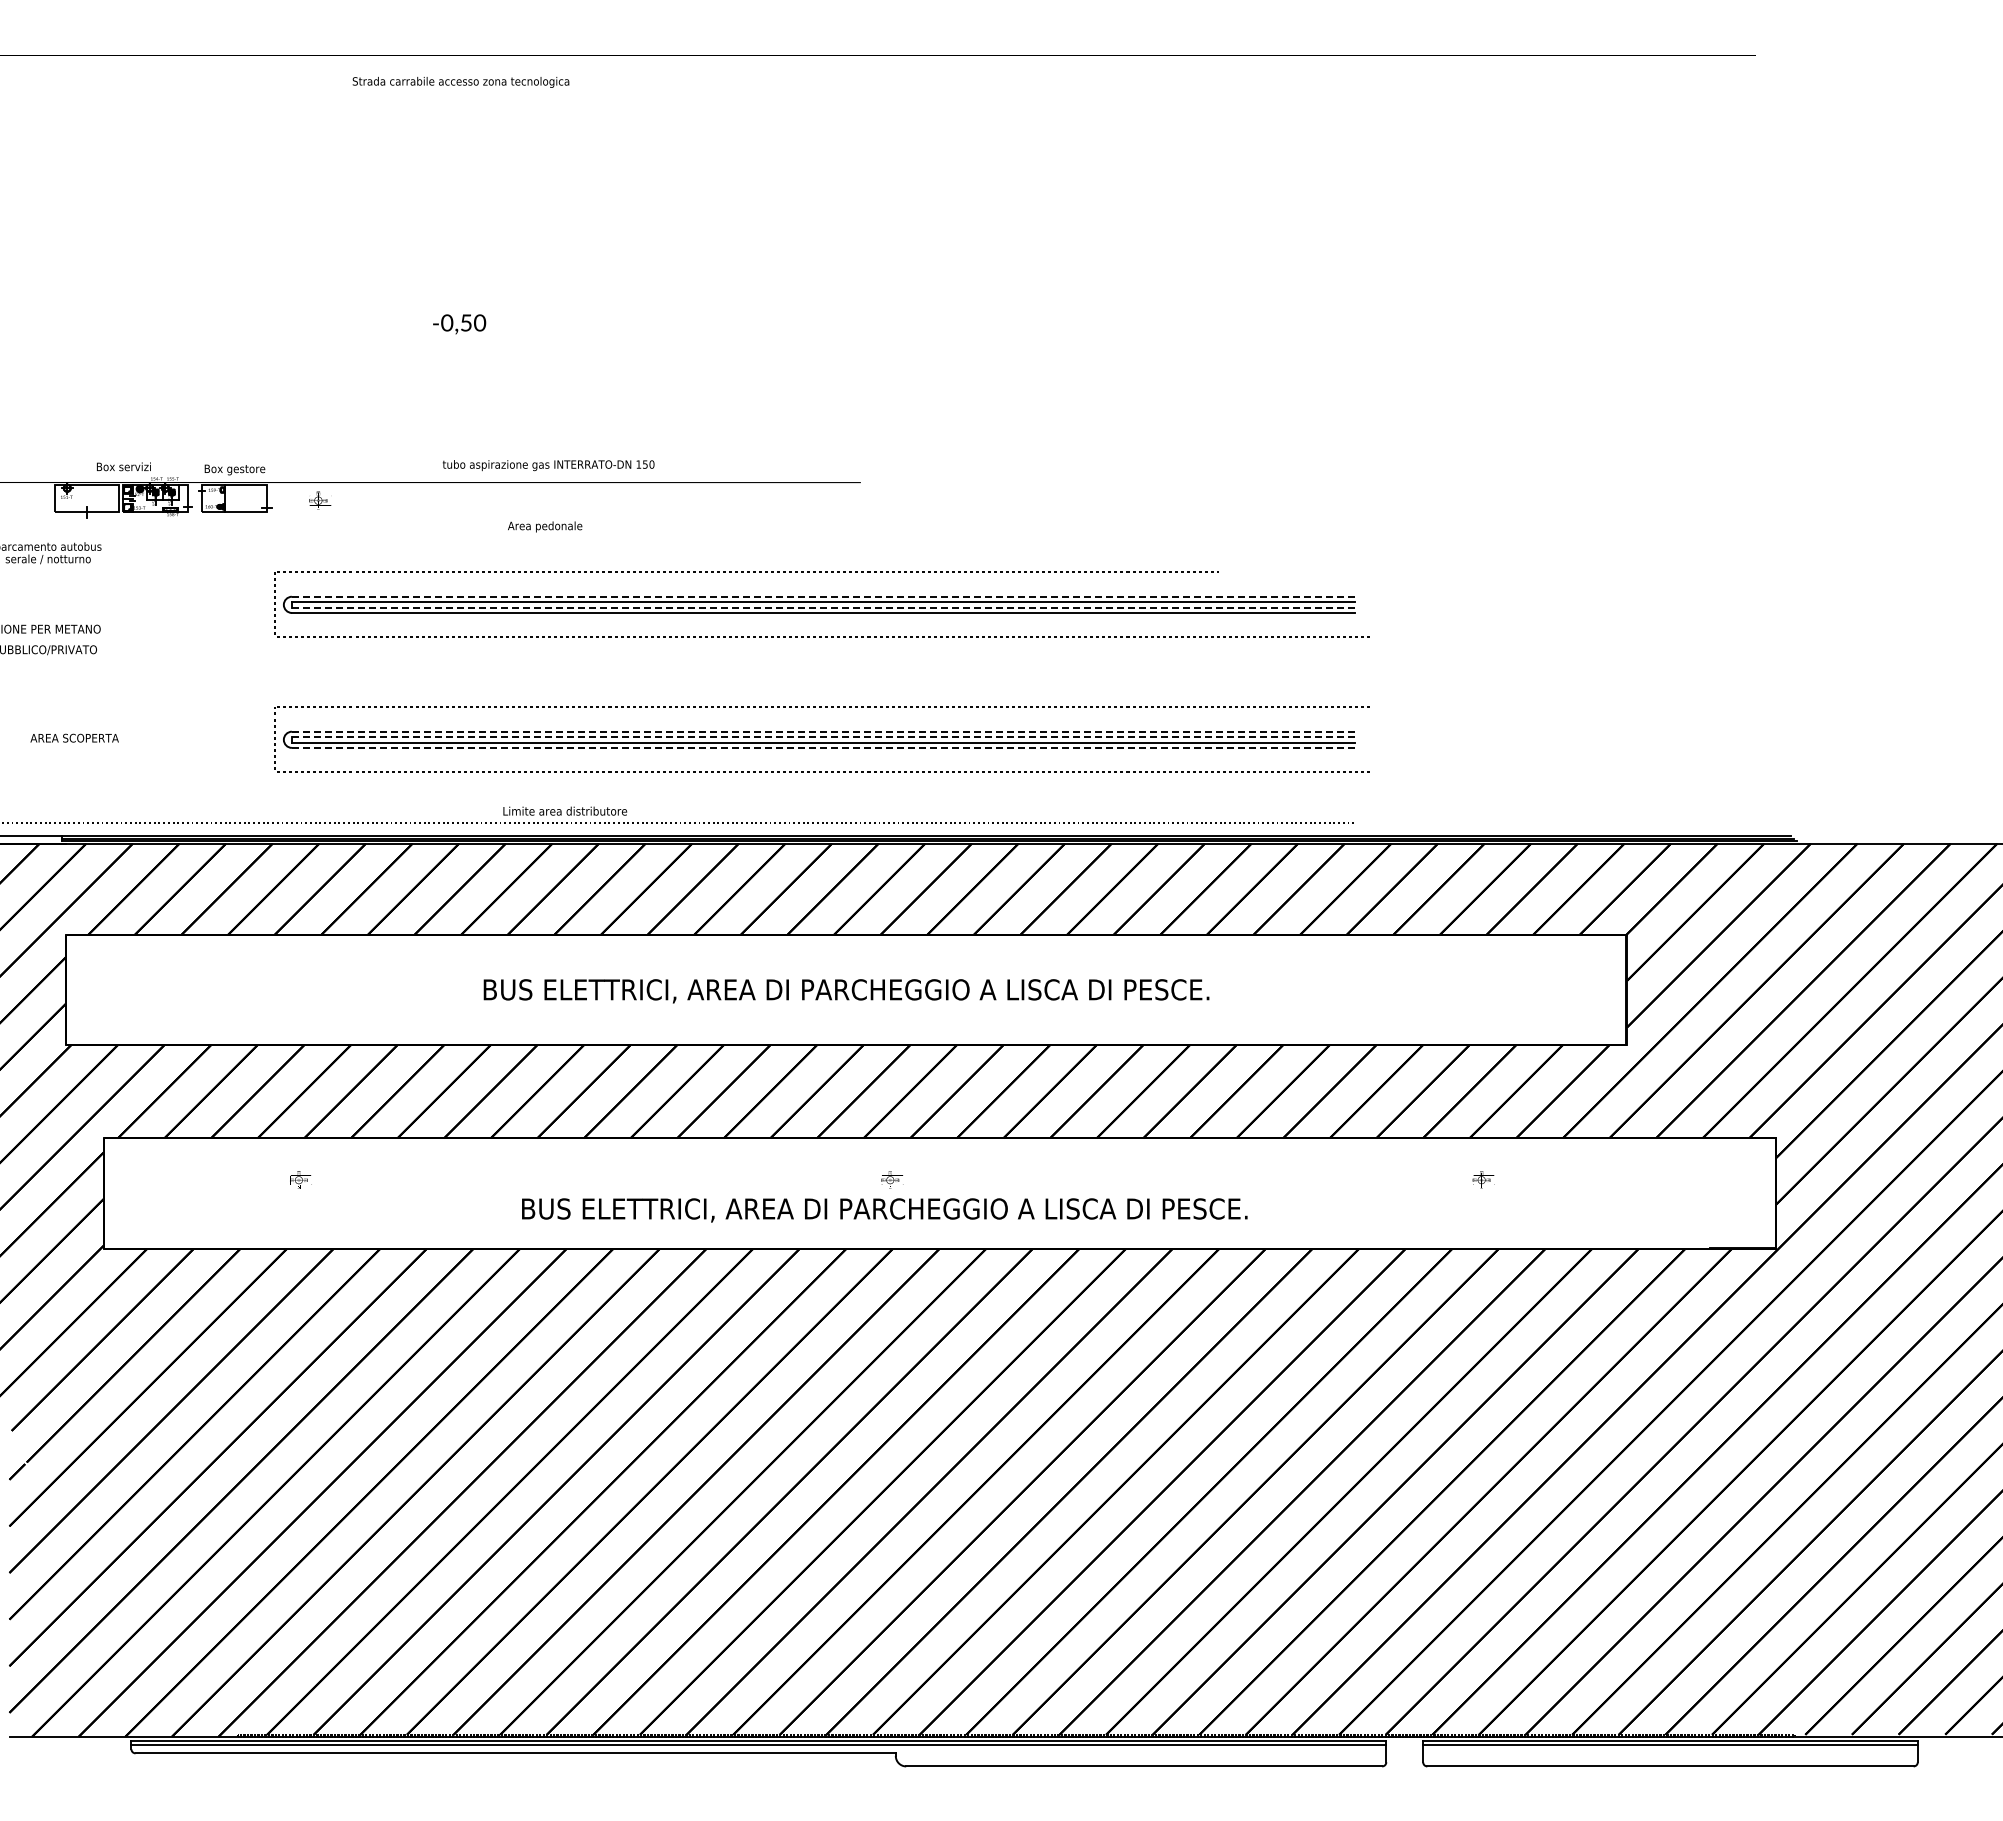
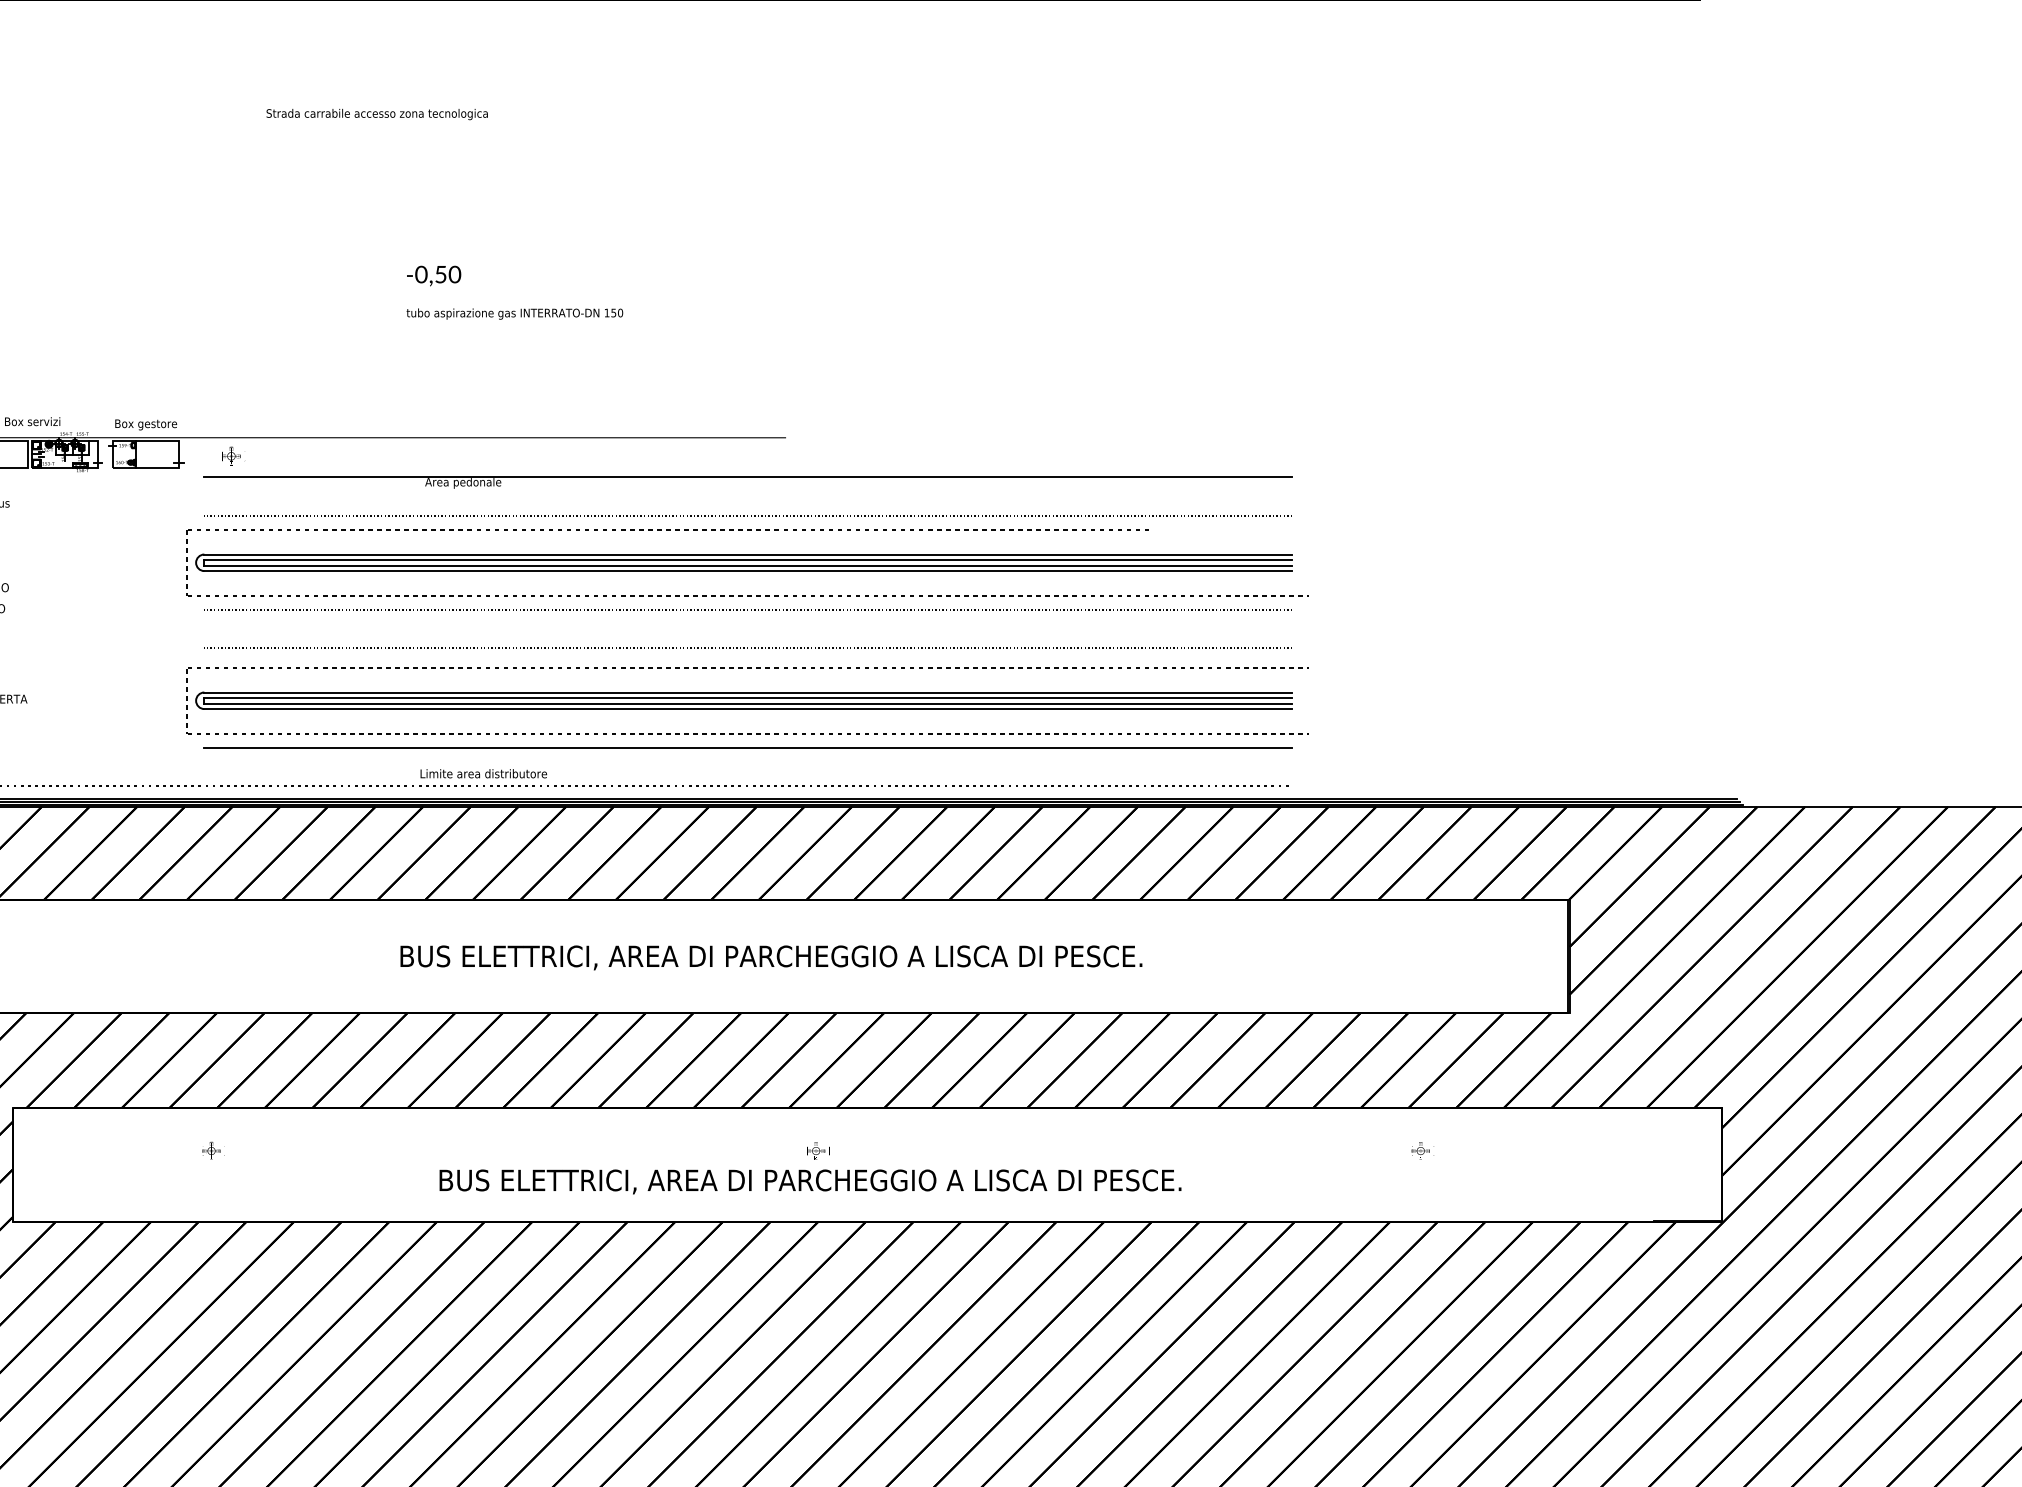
text: (460, 82) -> (376, 114), moved
text: (459, 324) -> (433, 276), moved
text: (548, 465) -> (514, 313), moved
line: (823, 521) -> (747, 477), added
line: (823, 558) -> (747, 515), added
line: (823, 596) -> (747, 554), dashed -> solid
line: (823, 607) -> (747, 565), dashed -> solid
line: (823, 650) -> (747, 609), added
line: (823, 688) -> (747, 648), added
line: (823, 731) -> (747, 692), dashed -> solid
line: (823, 737) -> (747, 698), dashed -> solid
line: (823, 747) -> (747, 708), dashed -> solid
line: (823, 785) -> (747, 747), added

